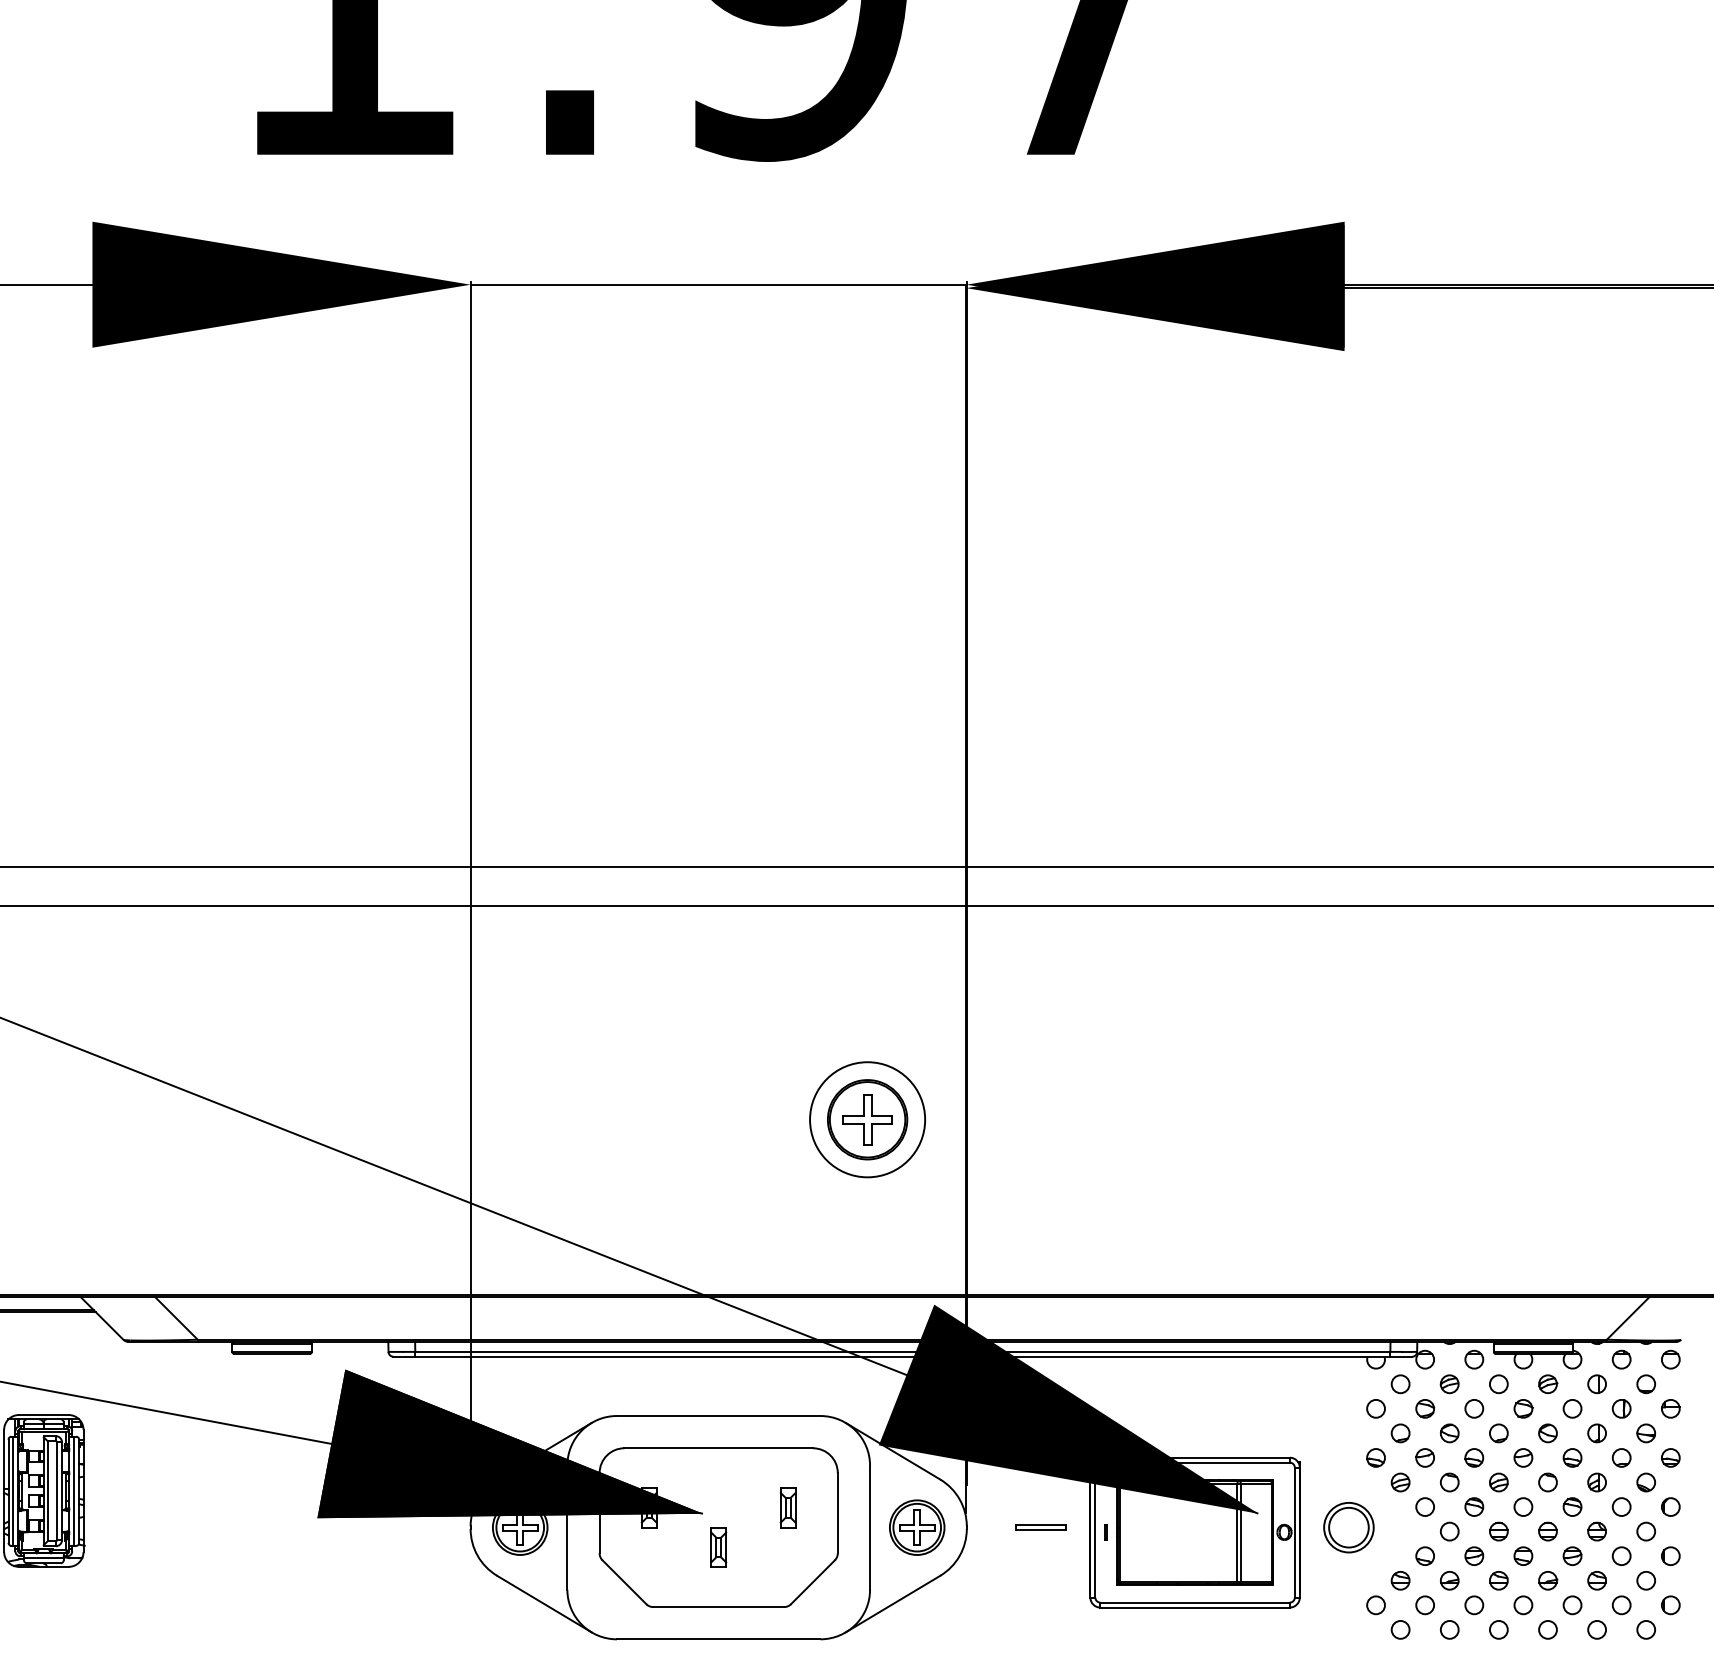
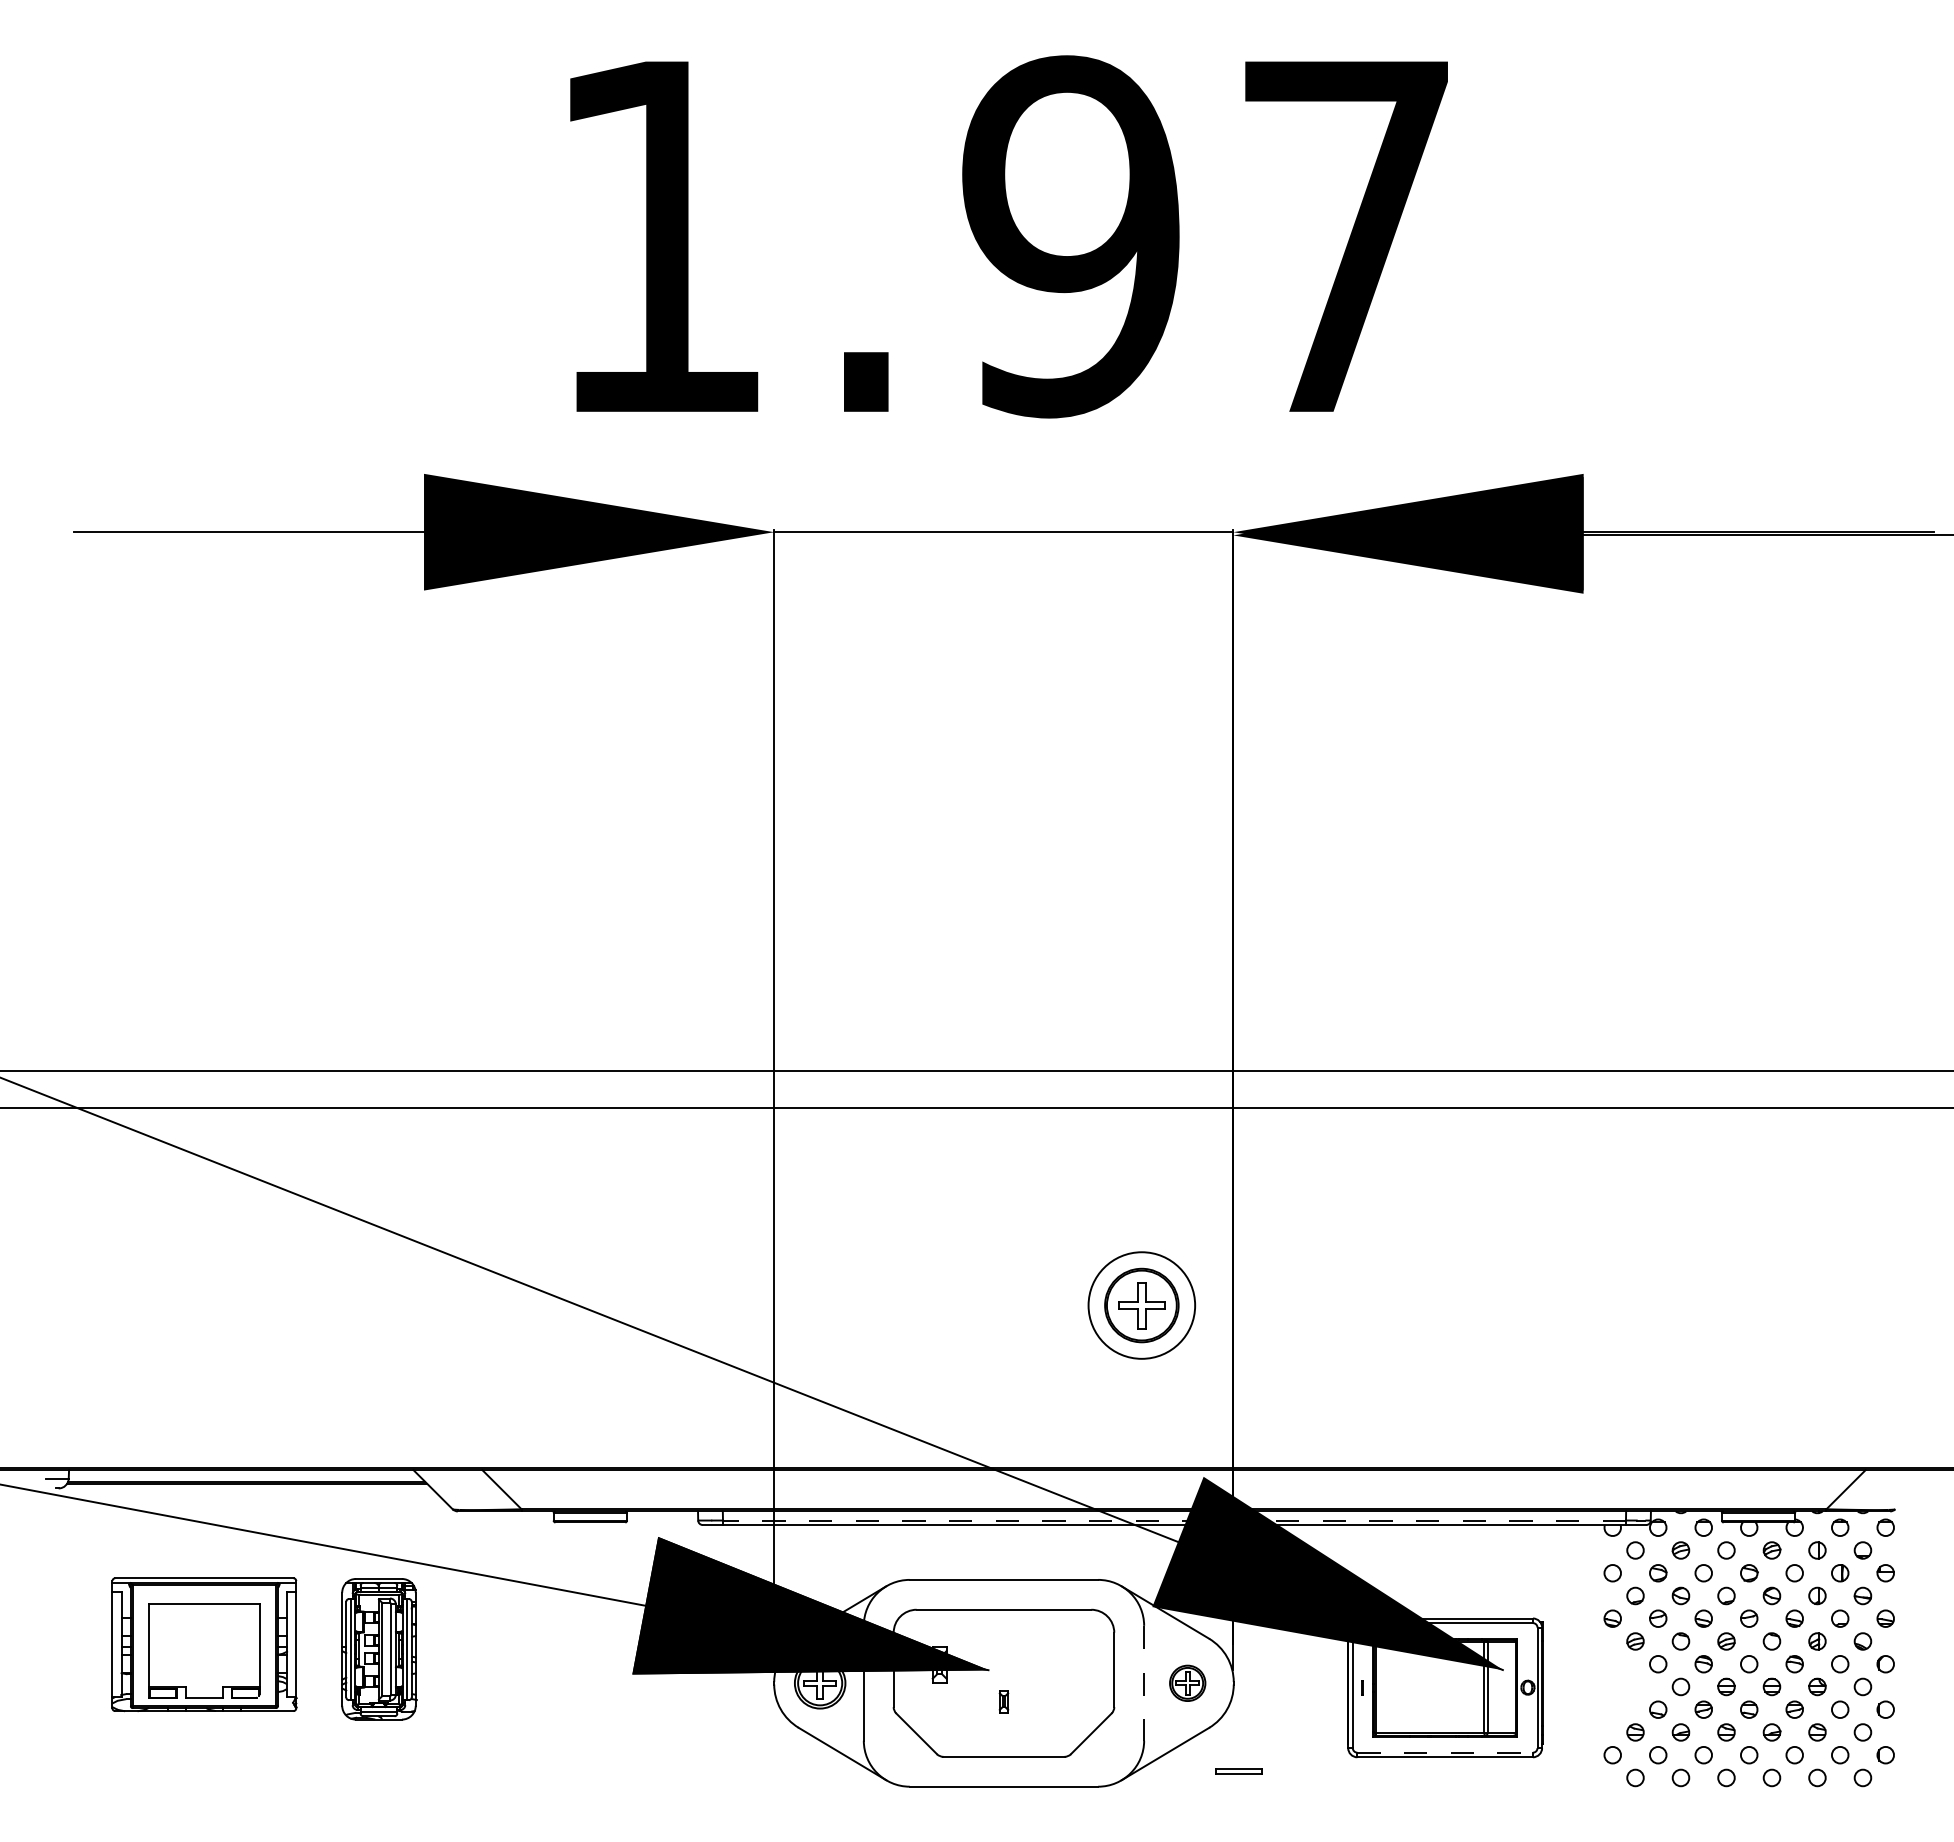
line: (901, 1351) -> (1173, 1520), solid -> dashed
part: (788, 1507) -> (1068, 1664), removed
line: (870, 1527) -> (1144, 1683), solid -> dashed
part: (916, 1527) -> (1187, 1683), size x0.7
part: (1041, 1527) -> (1238, 1771), moved
part: (1348, 1527) -> (1587, 1683), removed
part: (718, 1547) -> (1003, 1701), size x0.6
line: (1195, 1602) -> (1445, 1752), solid -> dashed

